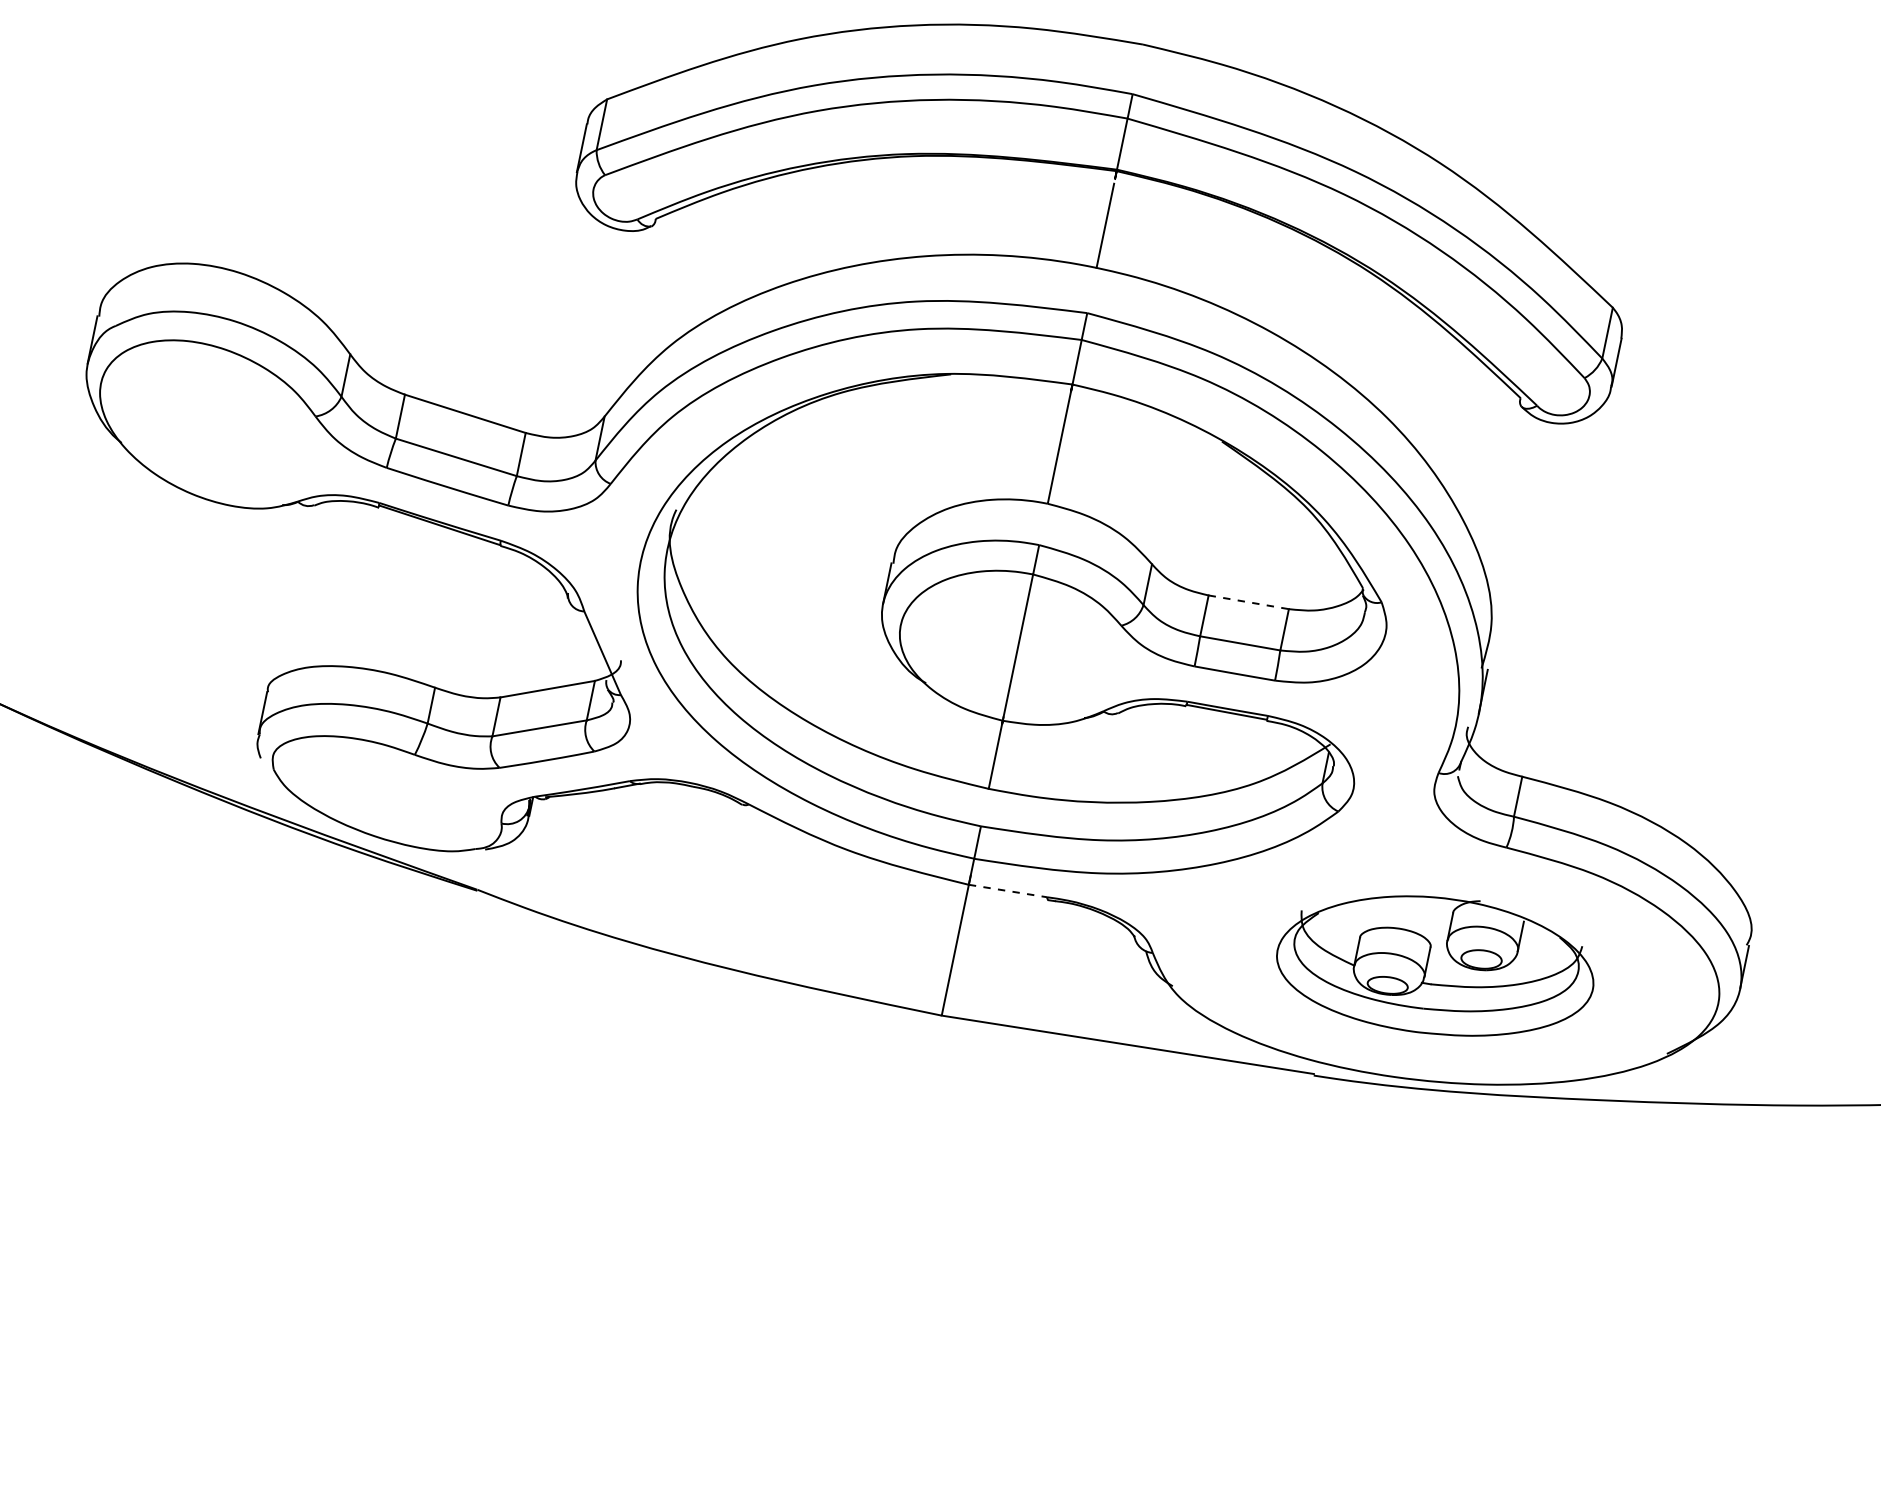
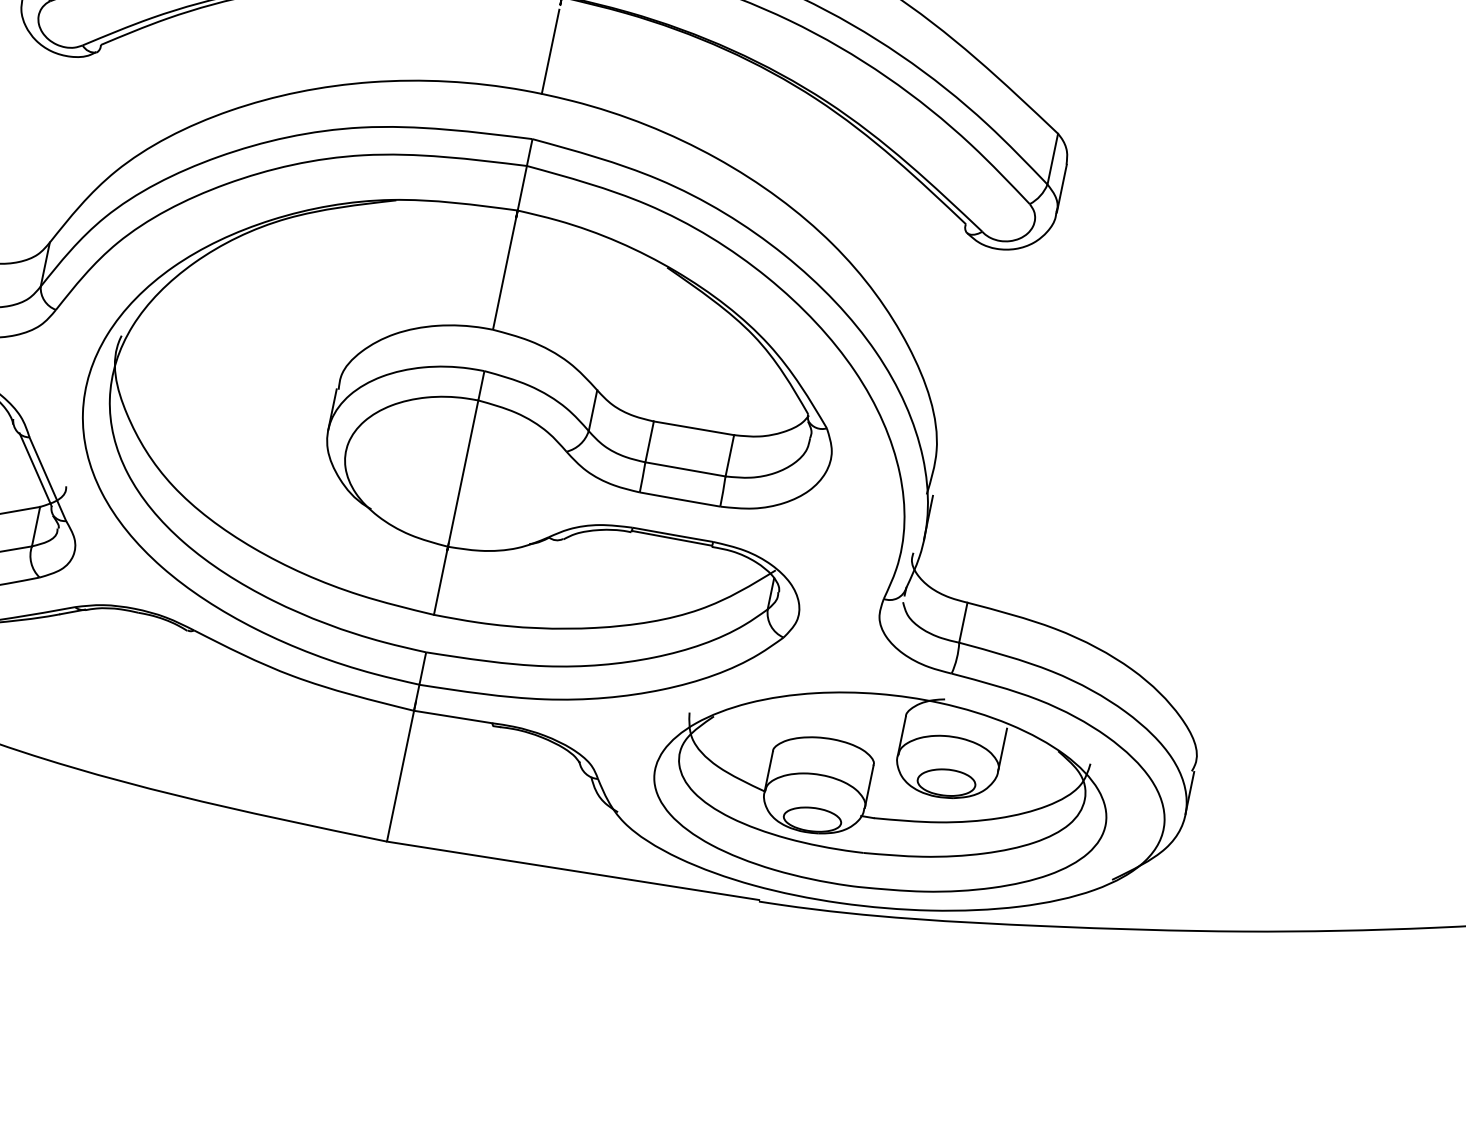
line: (1248, 602) -> (693, 428), dashed -> solid
line: (590, 643) -> (35, 469), added
line: (1007, 891) -> (452, 717), dashed -> solid
part: (1435, 965) -> (880, 791), size x1.43

